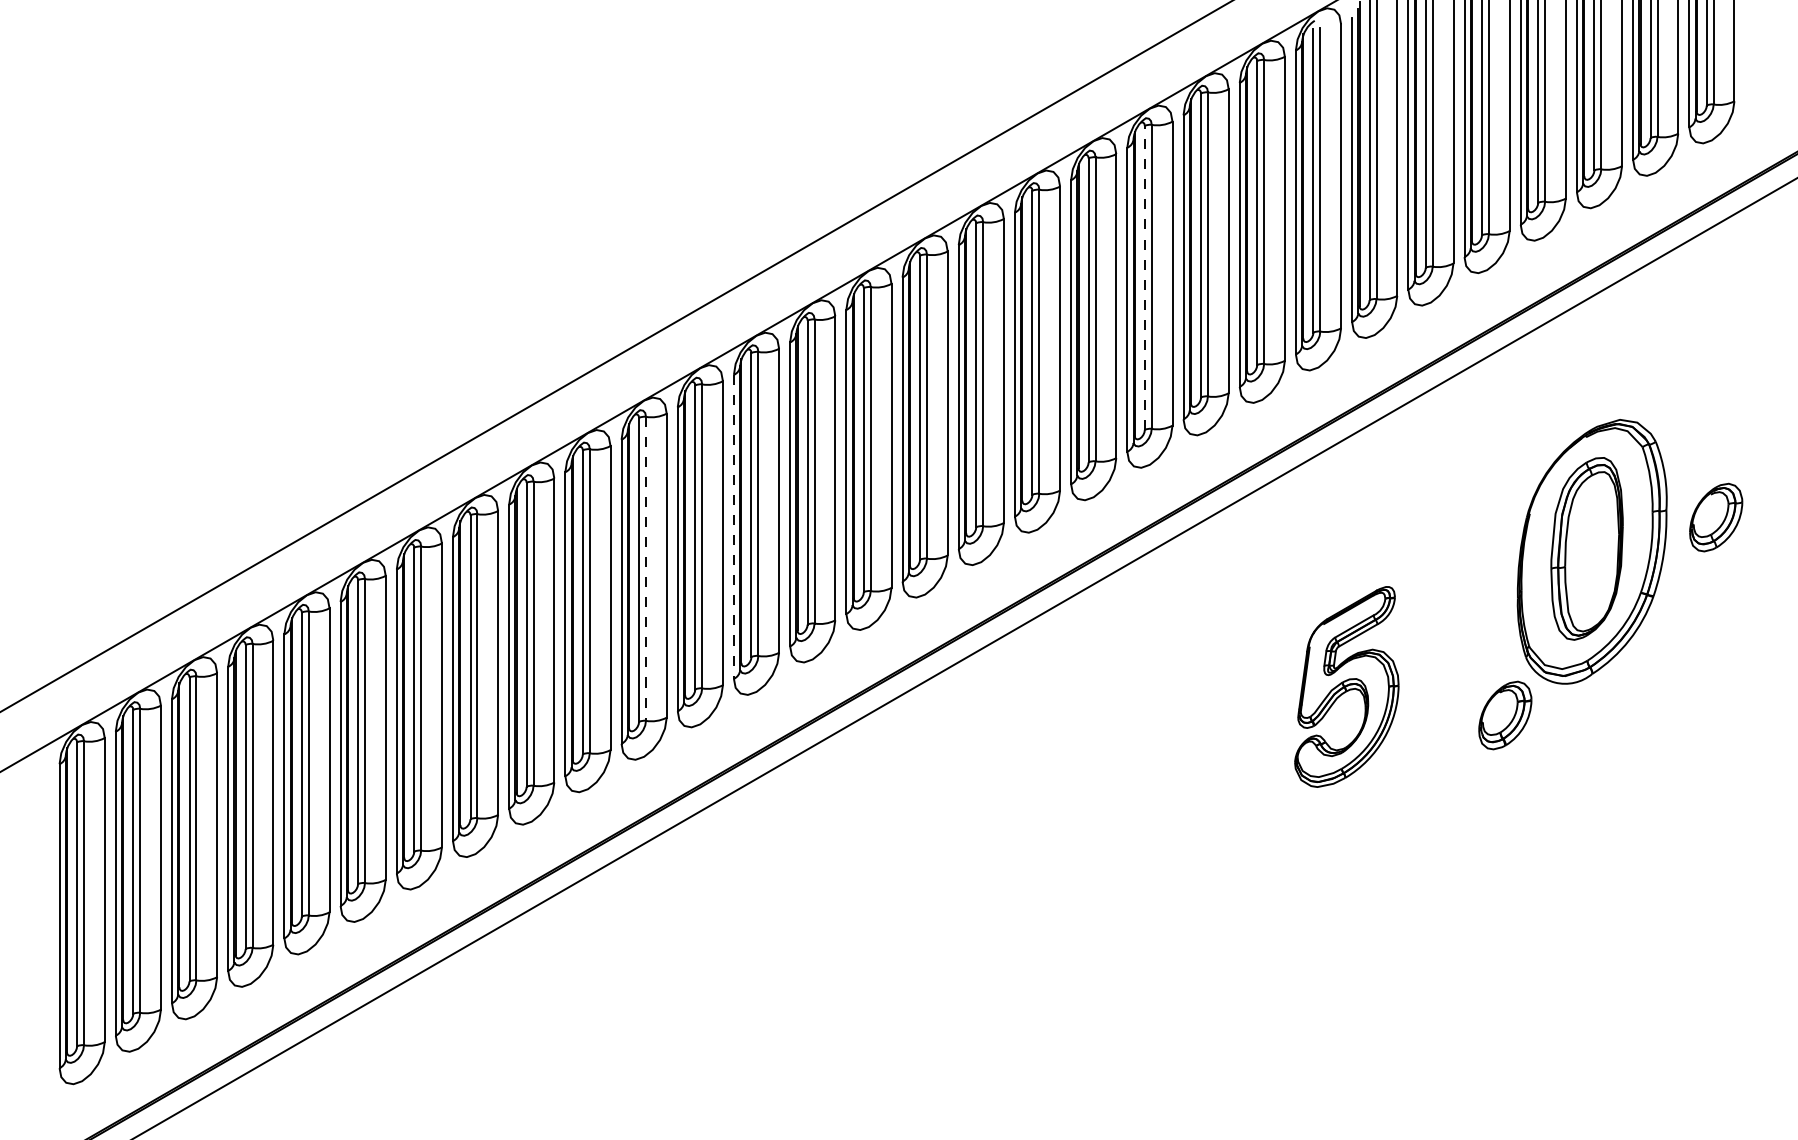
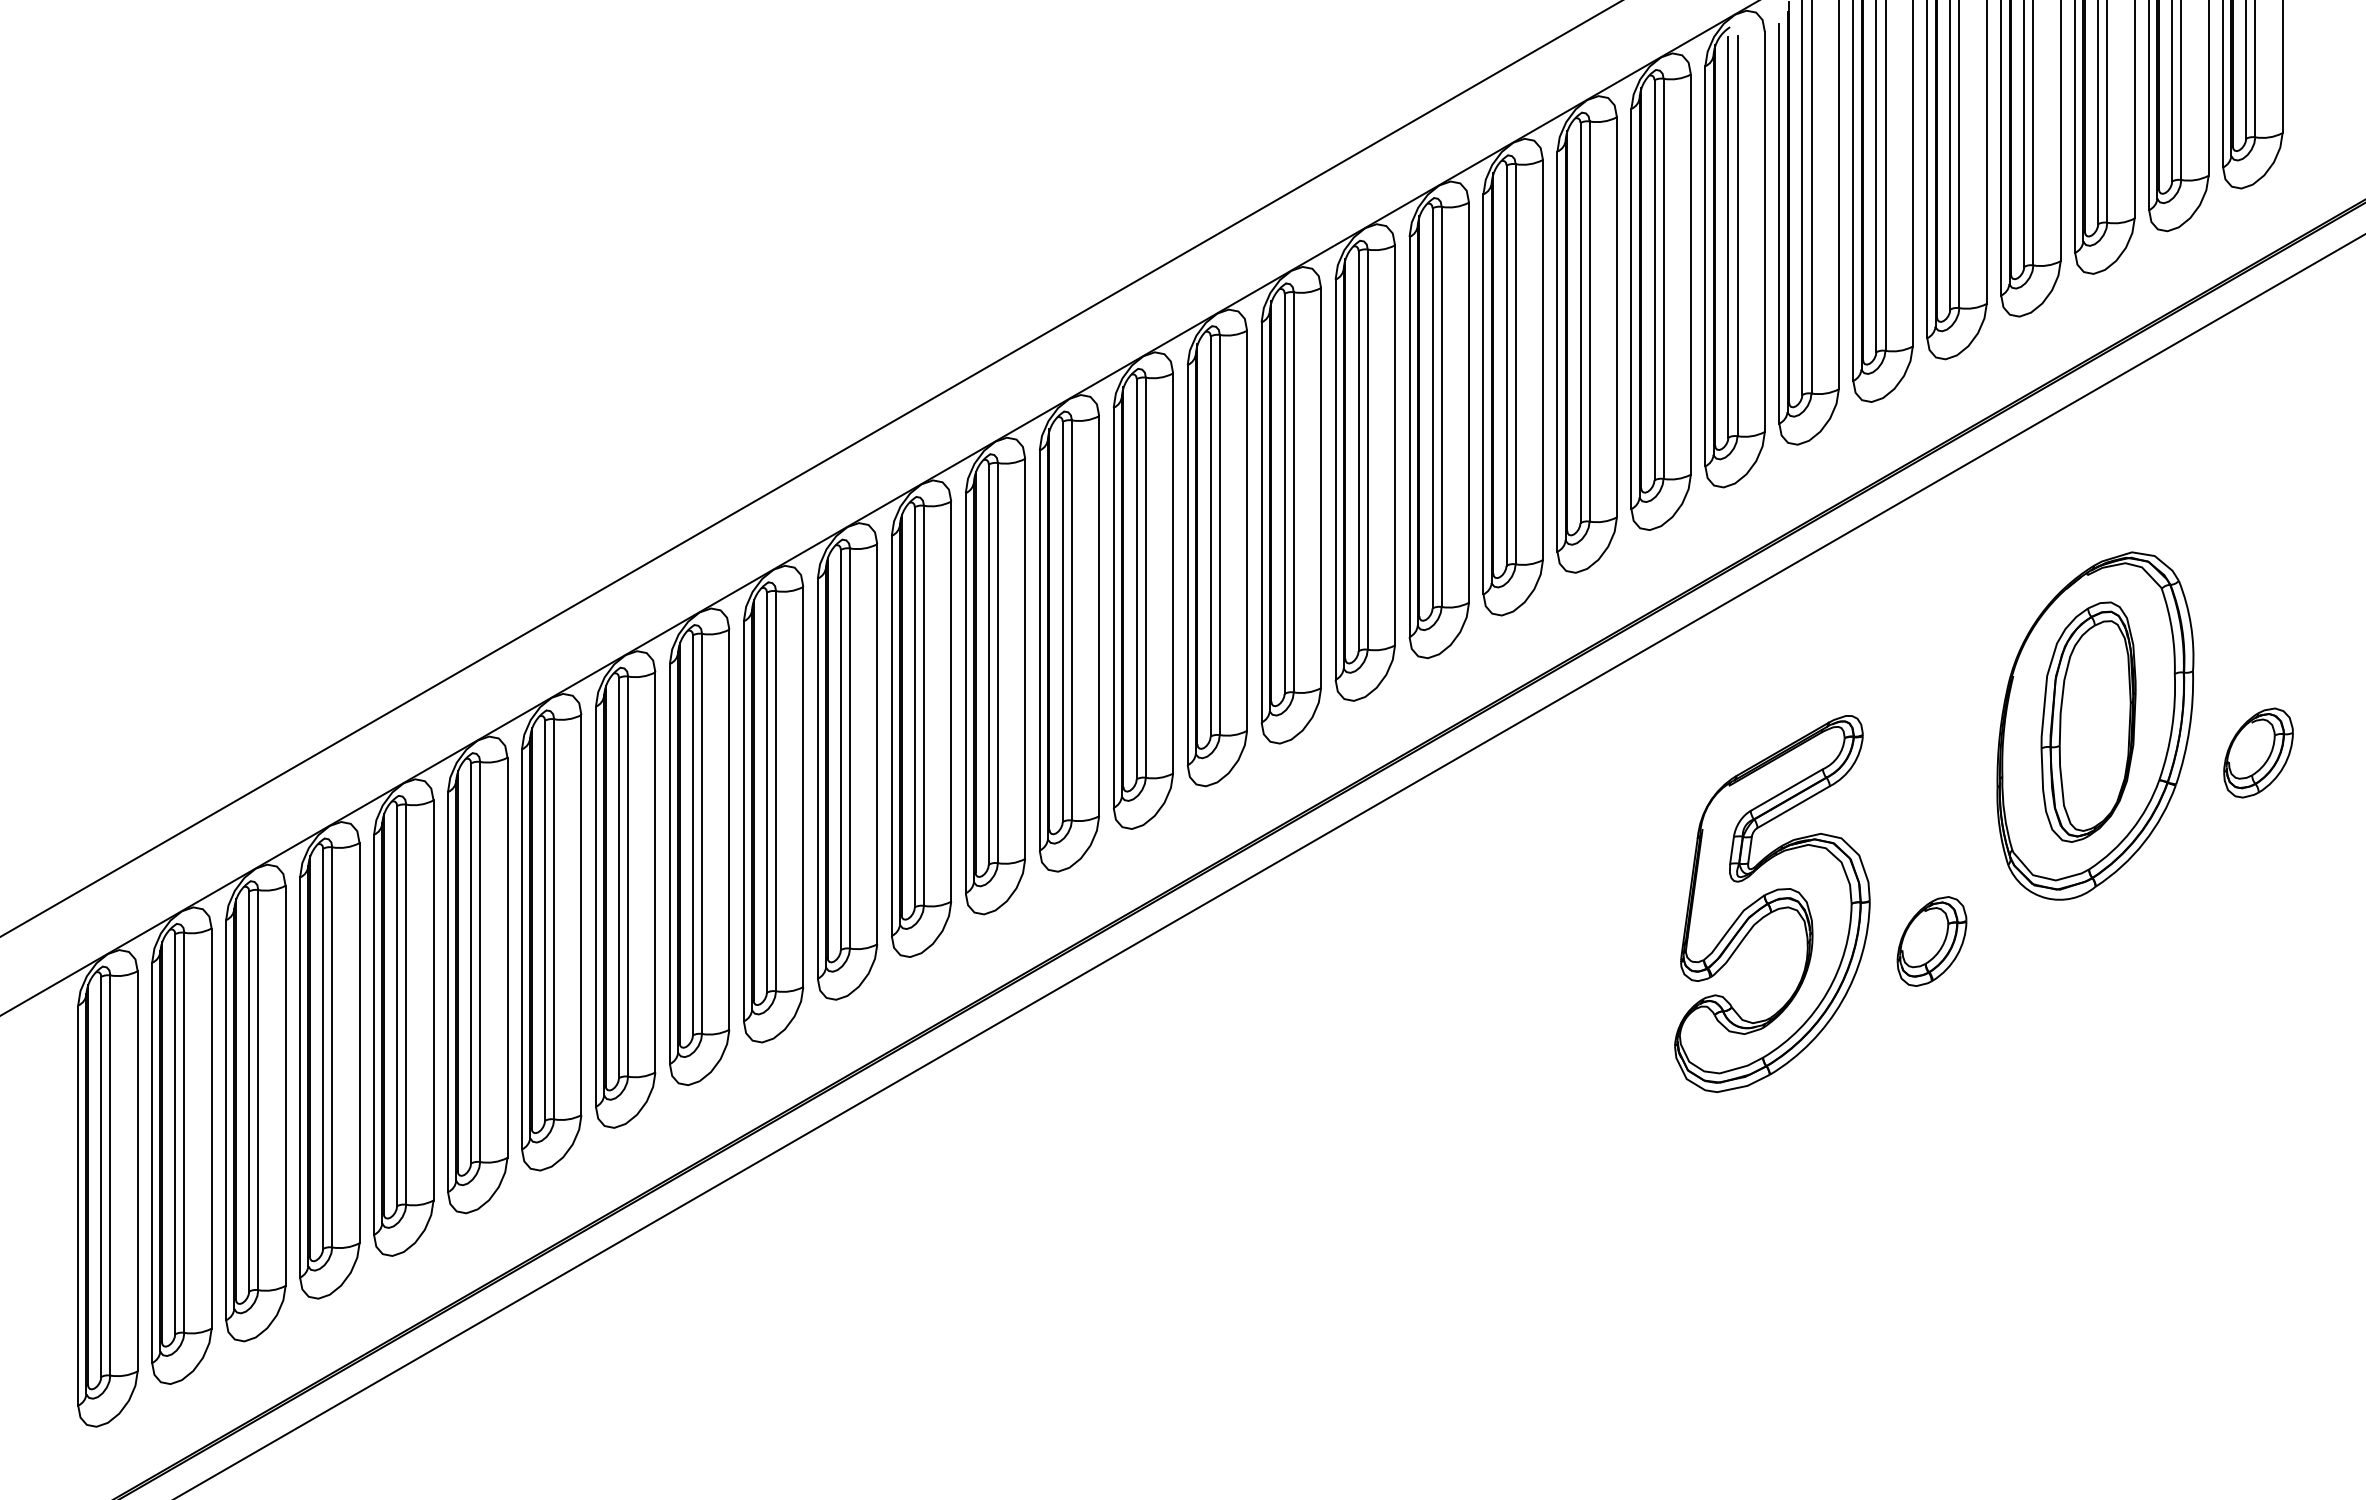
line: (1144, 277) -> (1506, 365), dashed -> solid
part: (1716, 517) -> (2258, 752), moved
line: (733, 527) -> (965, 693), dashed -> solid
line: (646, 569) -> (850, 749), dashed -> solid
part: (1346, 686) -> (1772, 903), size x1.43
part: (1504, 715) -> (1931, 941), moved

